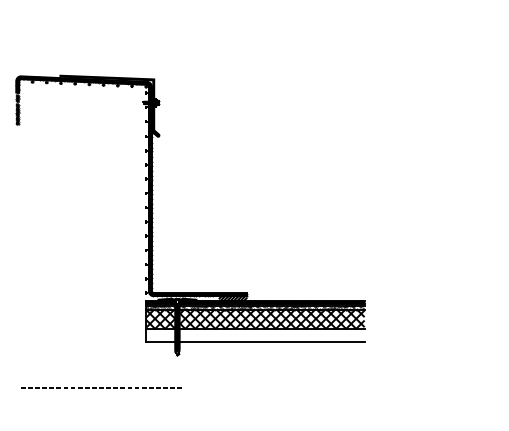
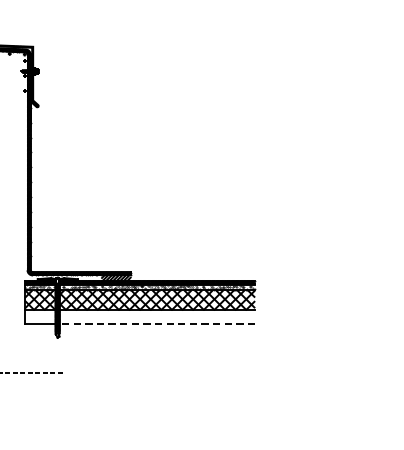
hatch: (146, 214) -> (25, 189), removed
line: (271, 342) -> (156, 324), solid -> dashed

